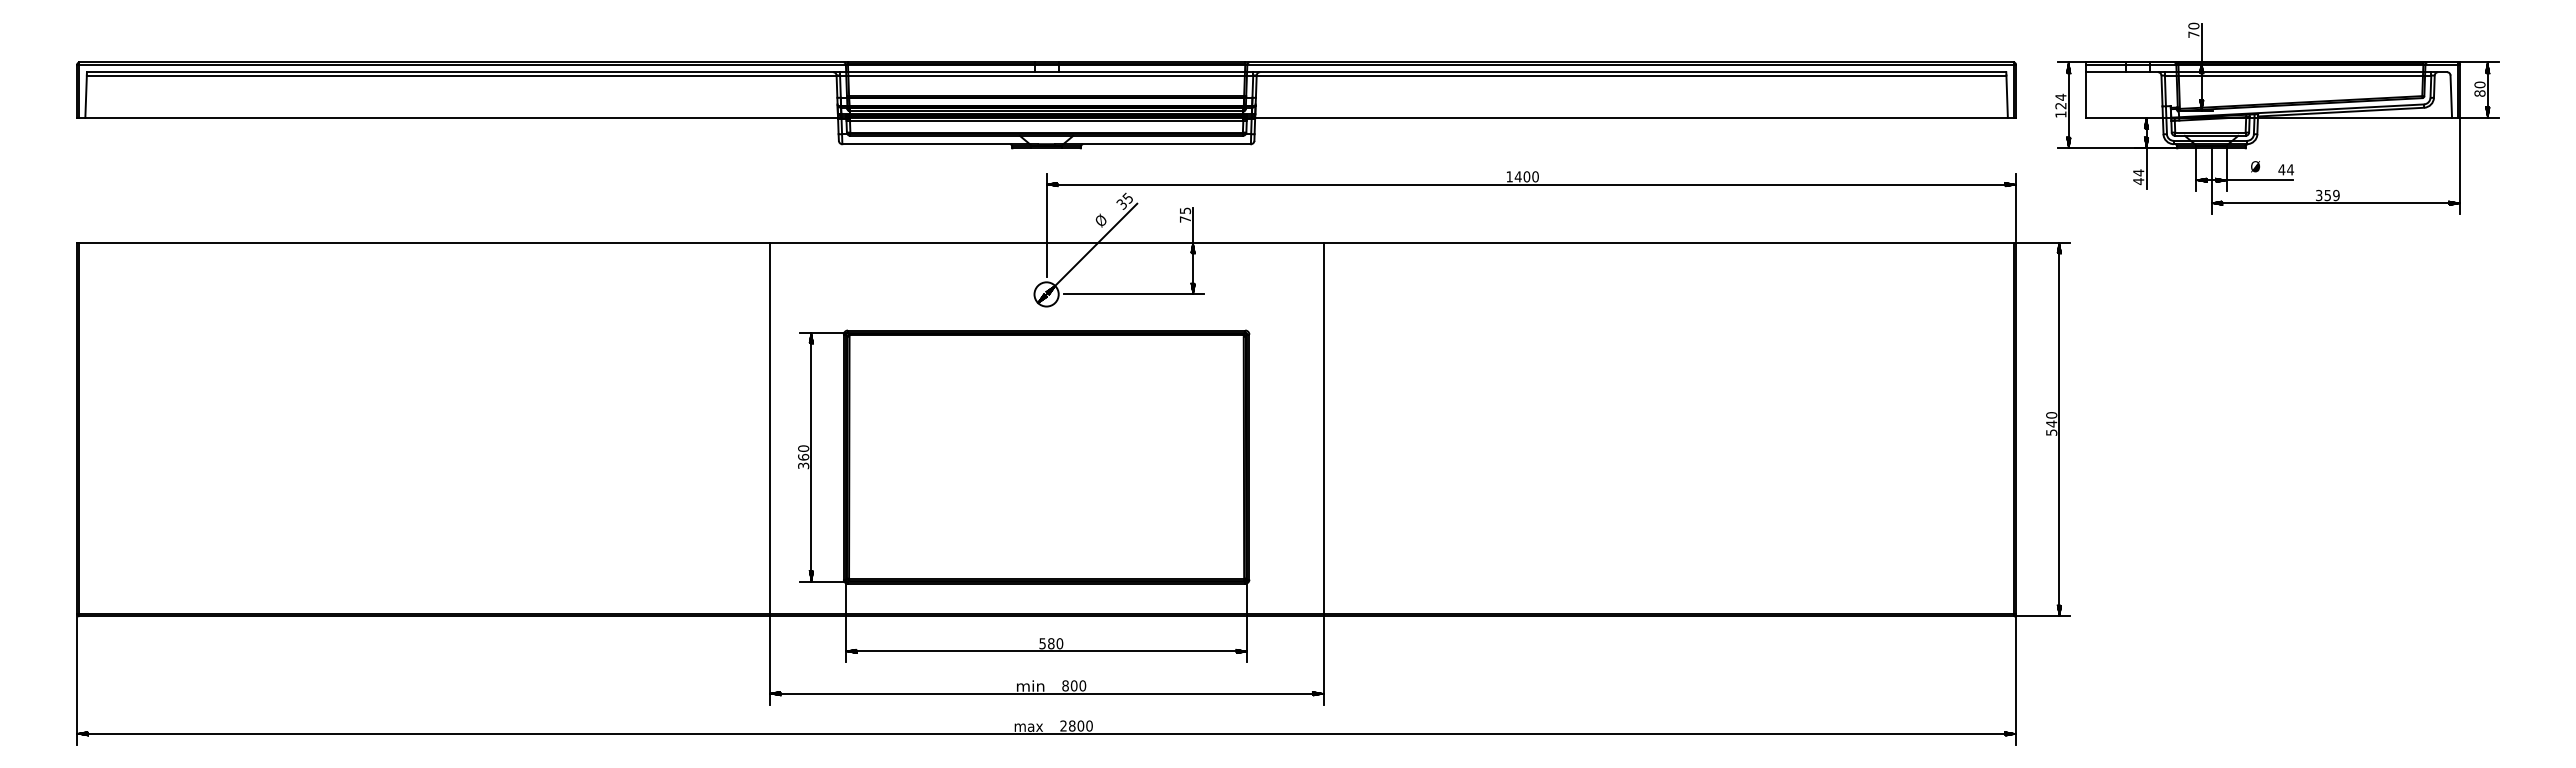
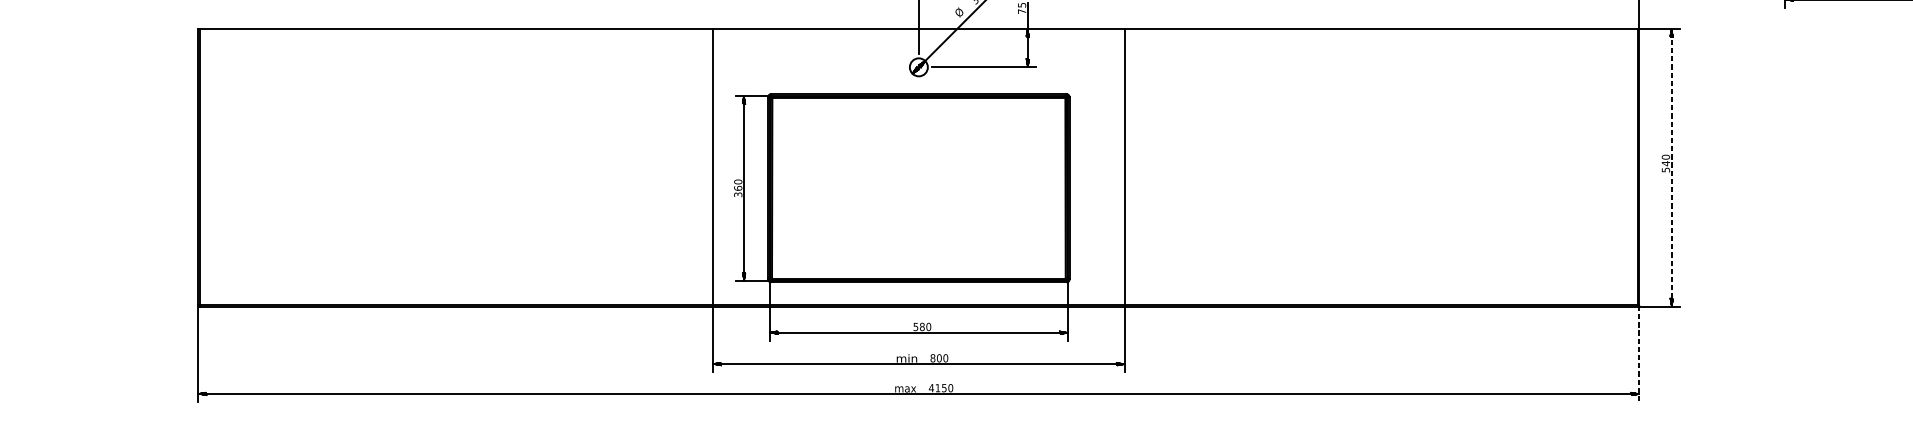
line: (2059, 429) -> (1671, 167), solid -> dashed
line: (2015, 680) -> (1639, 354), solid -> dashed
text: (1072, 725) -> (938, 387), 2800 -> 4150

